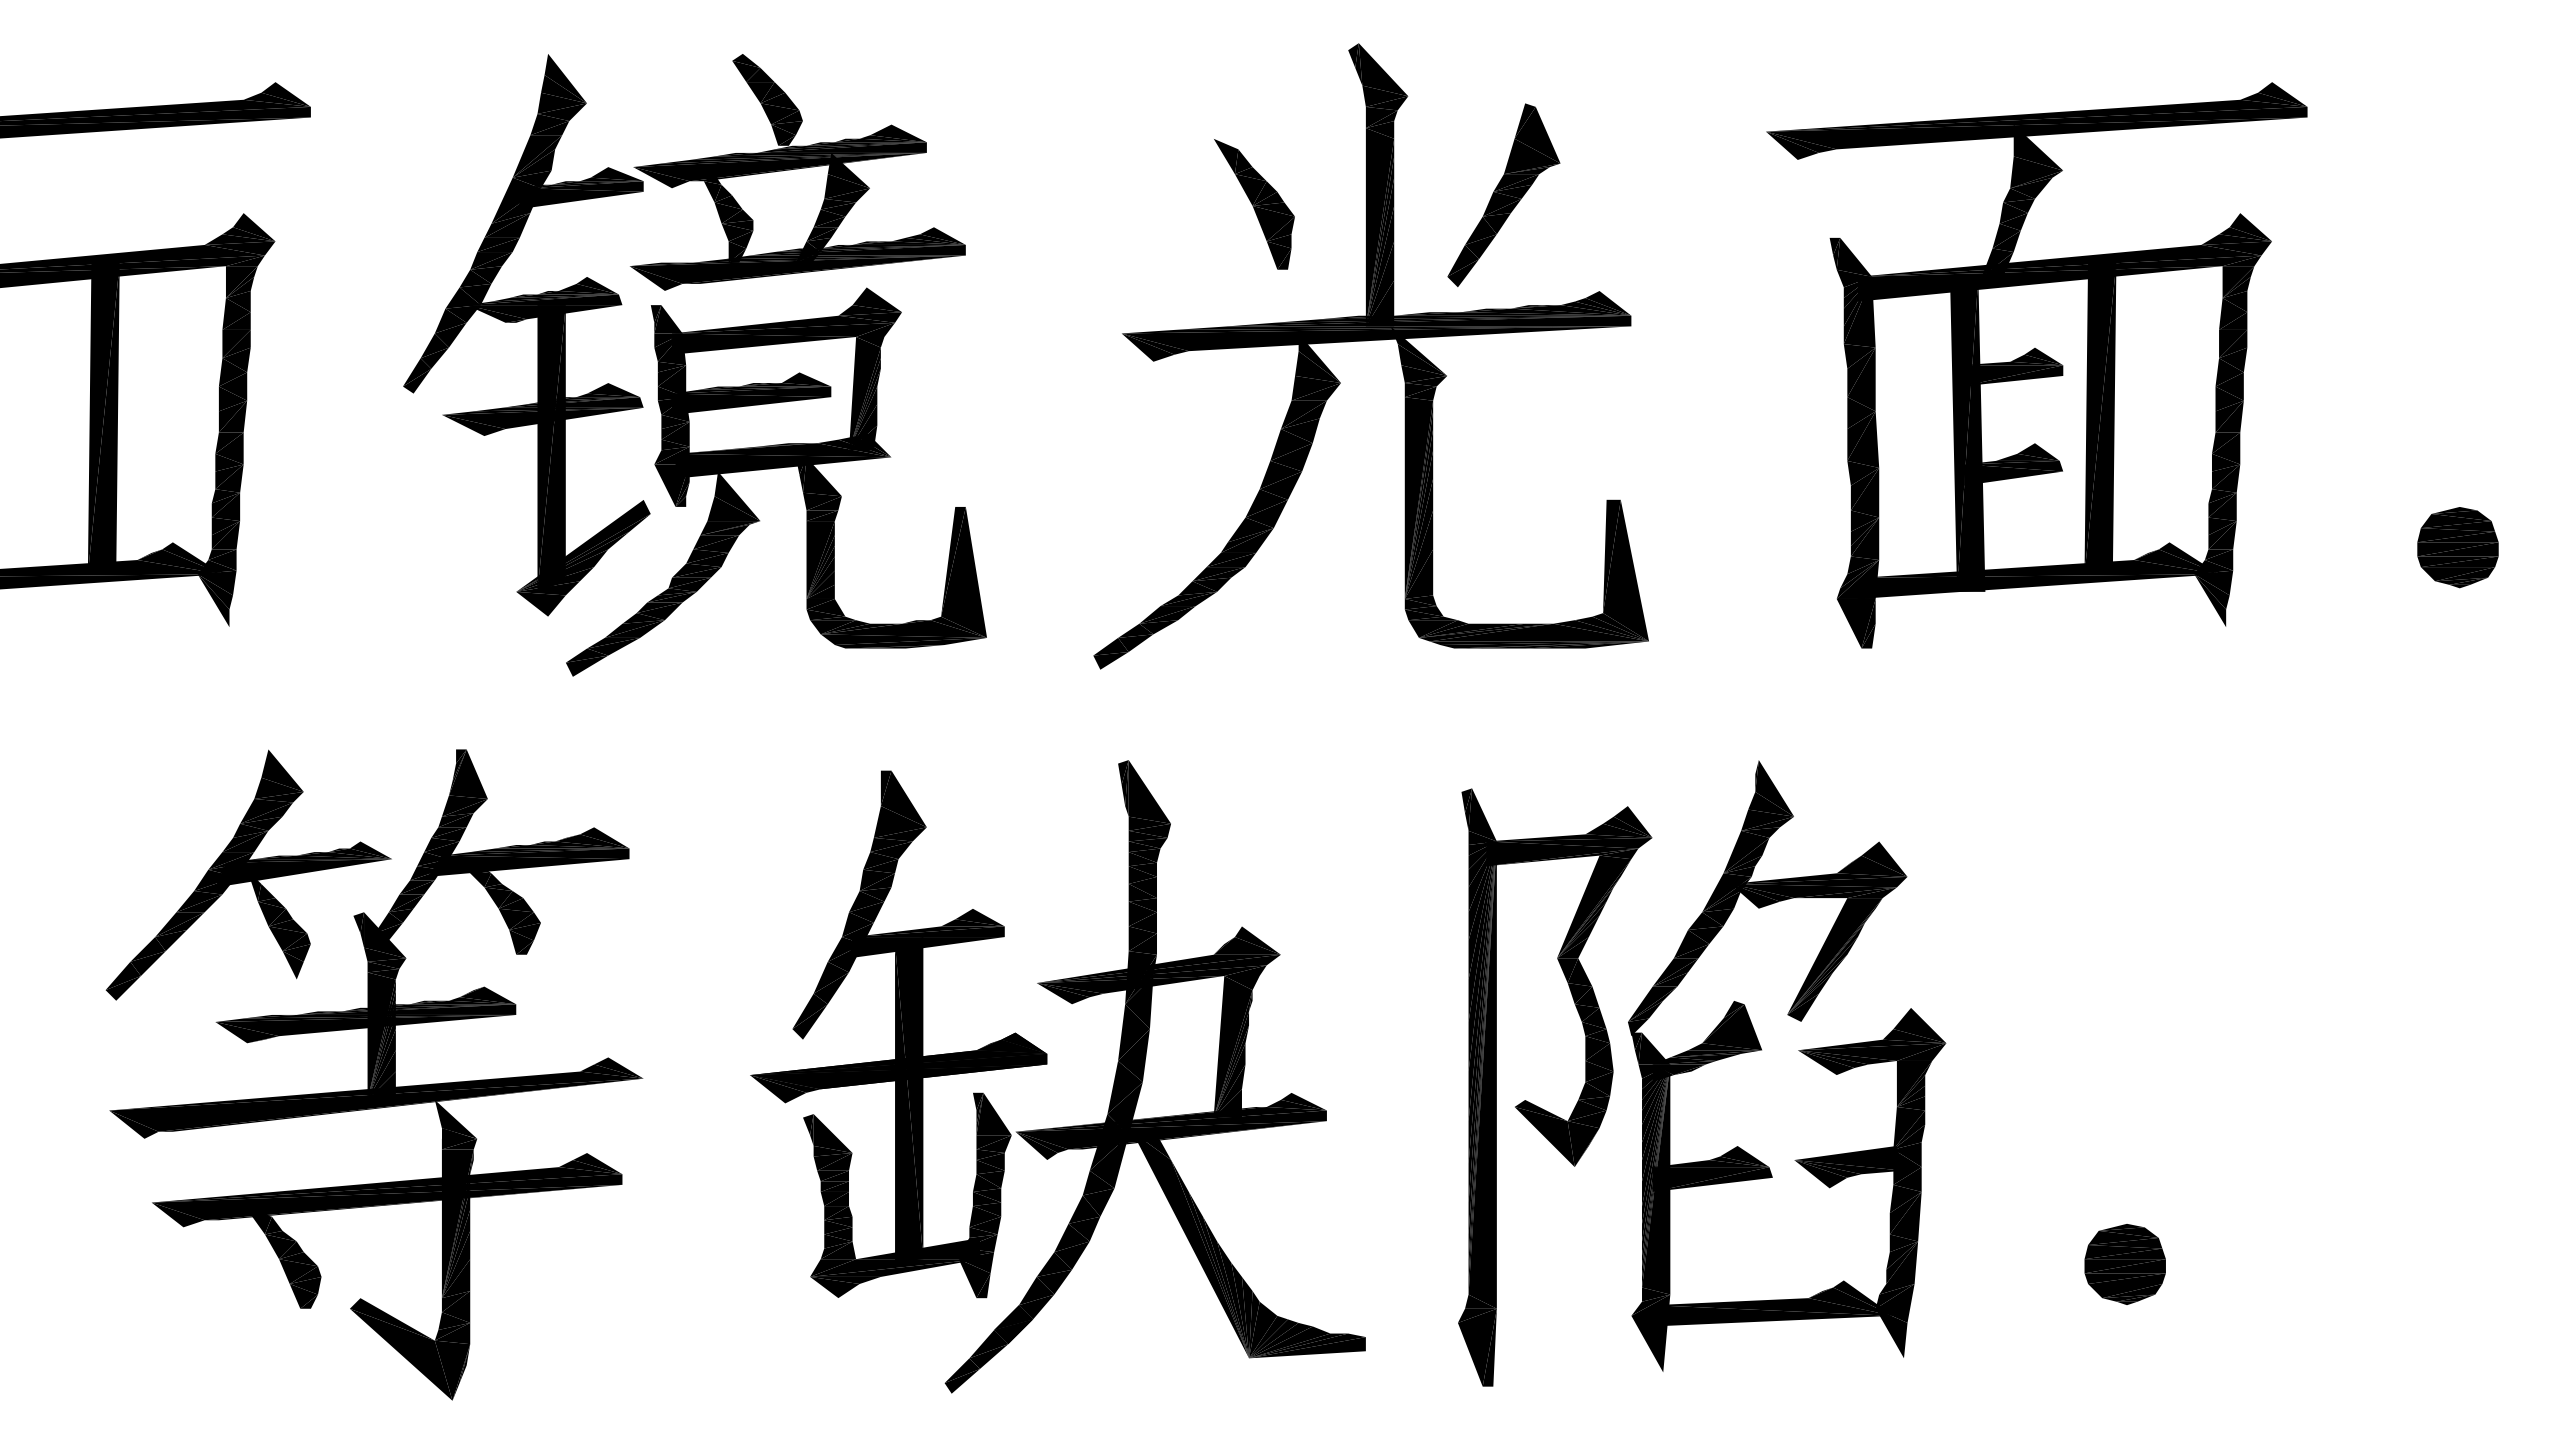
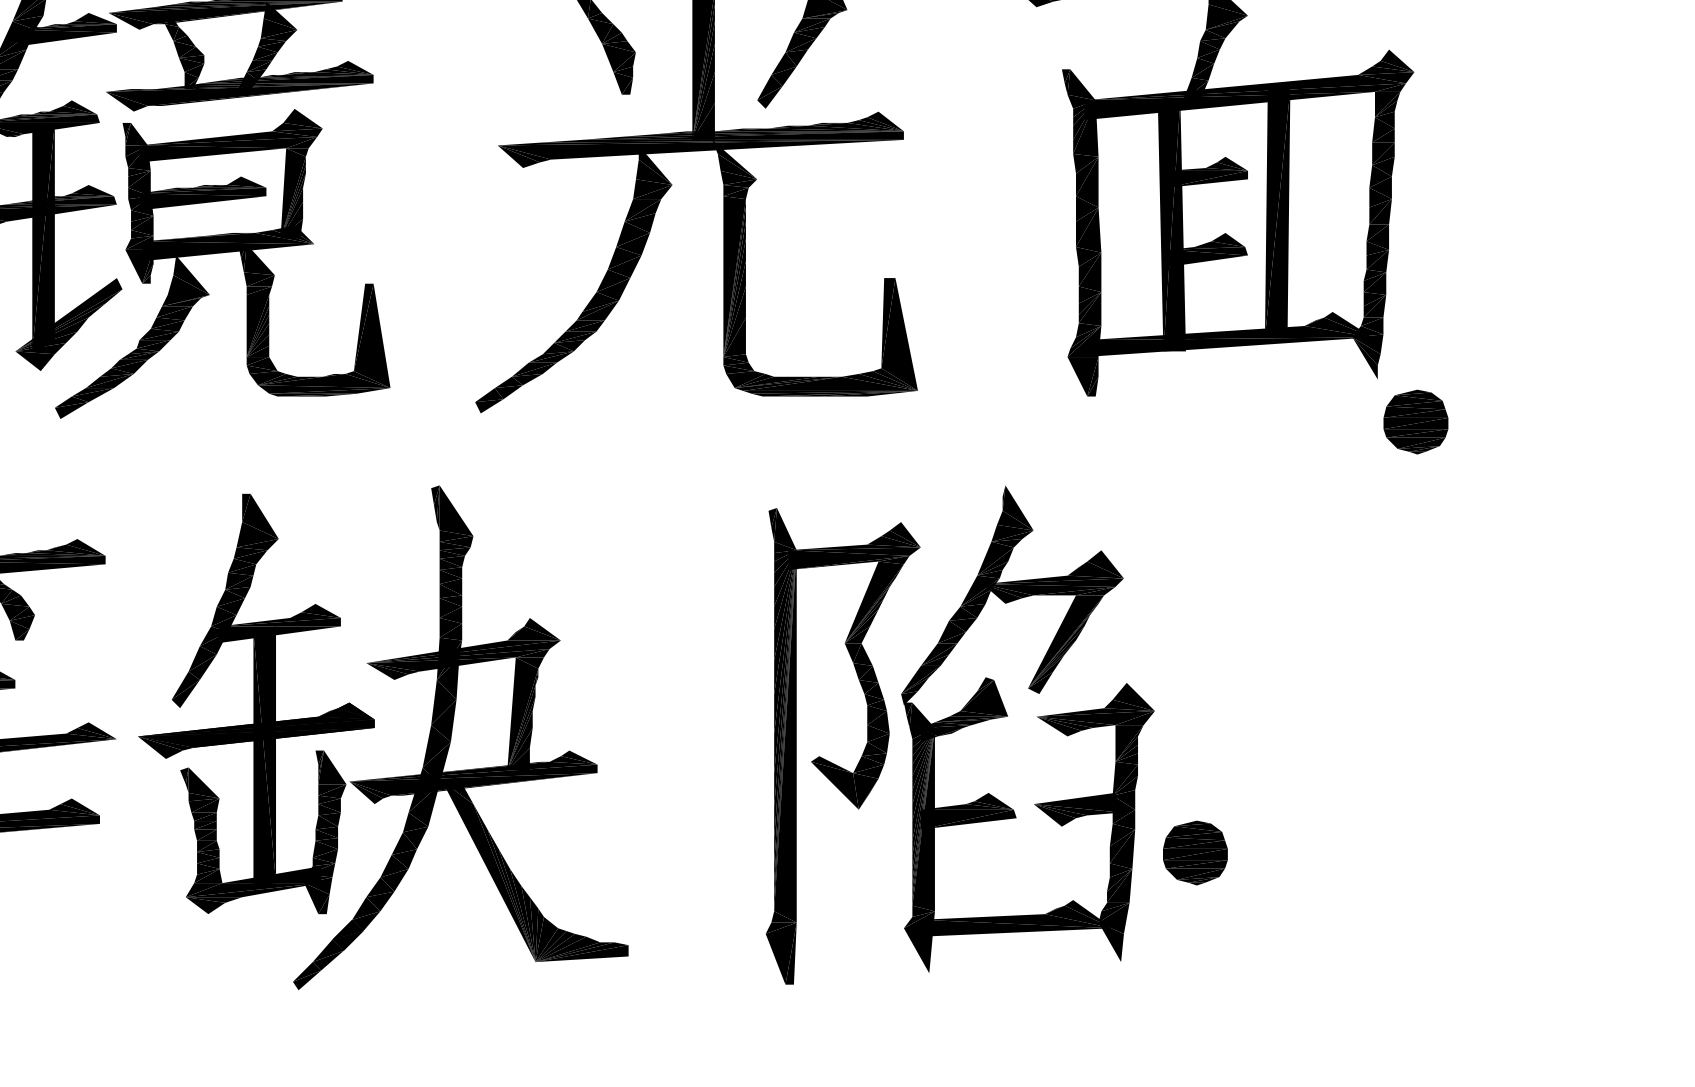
part: (2457, 547) -> (1415, 422), moved
part: (1047, 1064) -> (374, 727), moved
part: (2124, 1264) -> (1194, 853), moved

